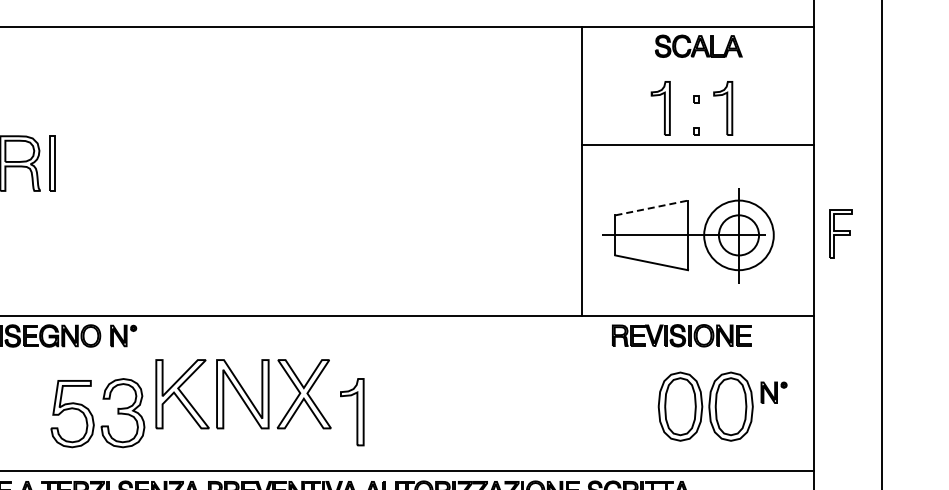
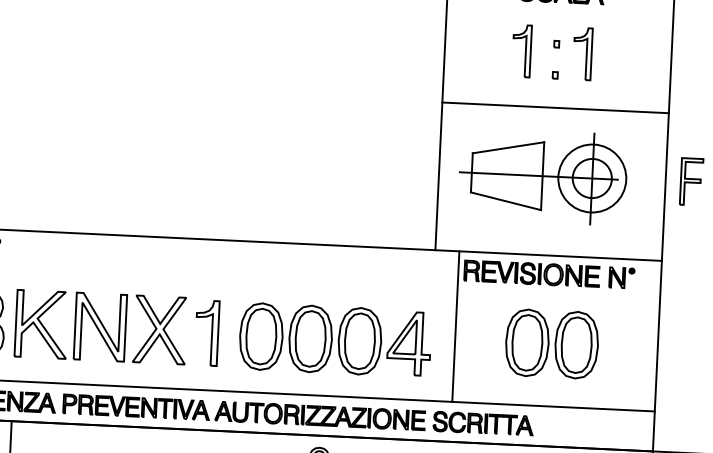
line: (697, 144) -> (555, 107), moved
line: (652, 207) -> (509, 147), dashed -> solid
part: (773, 392) -> (621, 277), moved
line: (606, 393) -> (455, 326), added
part: (243, 394) -> (101, 327), moved
part: (483, 413) -> (335, 340), added

